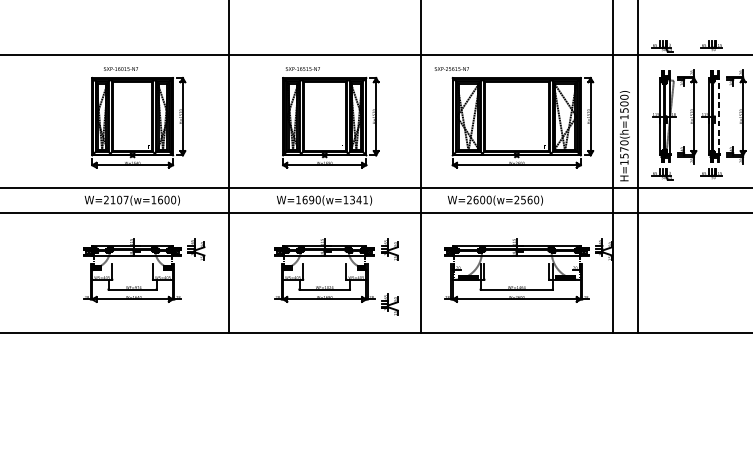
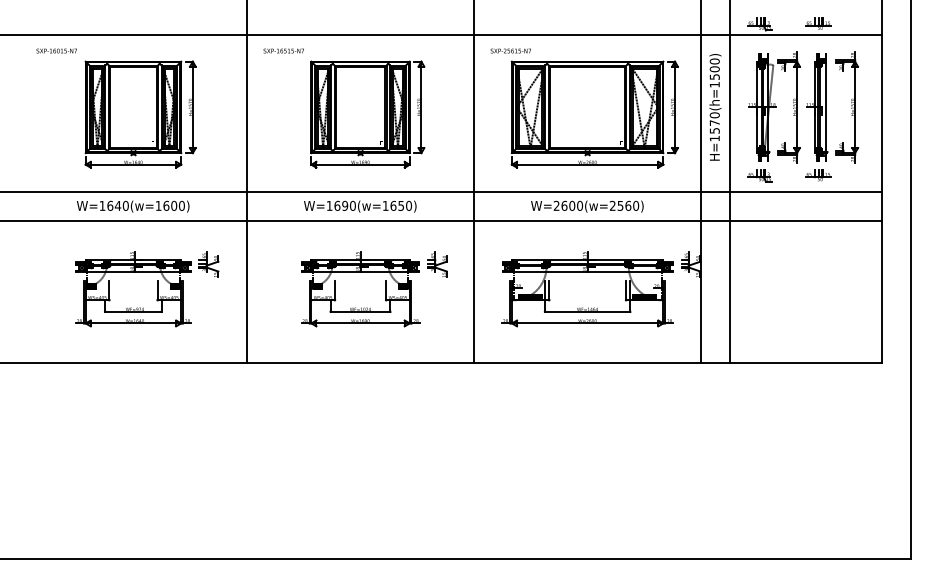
text: (120, 68) -> (56, 50), moved
text: (302, 68) -> (283, 50), moved
line: (718, 116) -> (826, 107), dashed -> solid
text: (624, 136) -> (715, 107), moved
text: (115, 199) -> (113, 205), W=2107(w=1600) -> W=1640(w=1600)
text: (359, 199) -> (401, 205), W=1690(w=1341) -> W=1690(w=1650)
text: (495, 200) -> (587, 206), moved
part: (389, 304) -> (437, 329), removed

